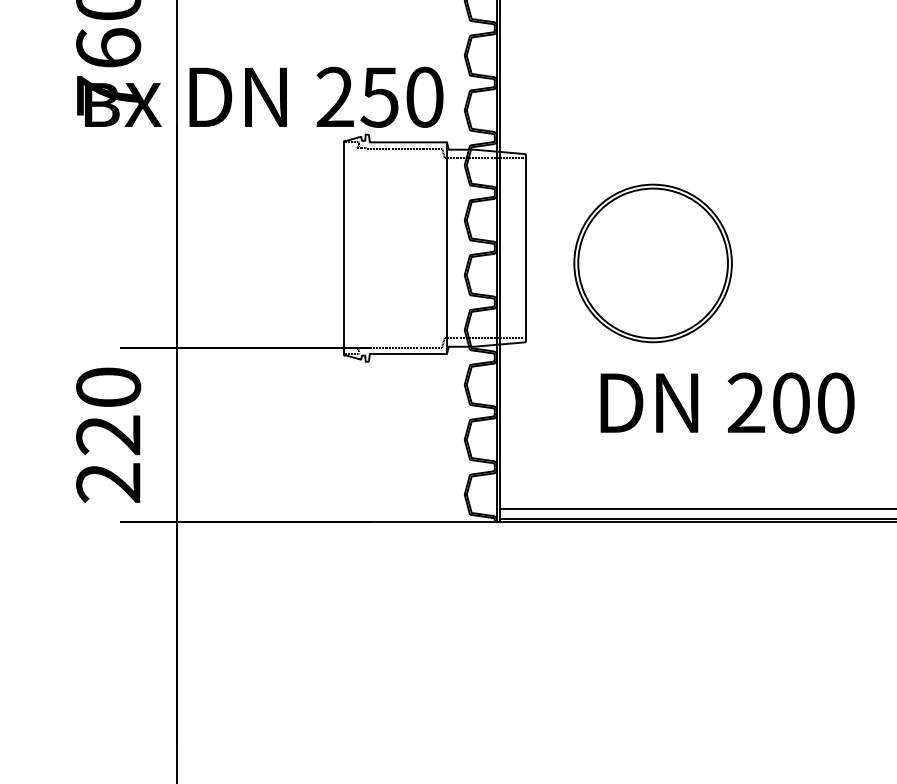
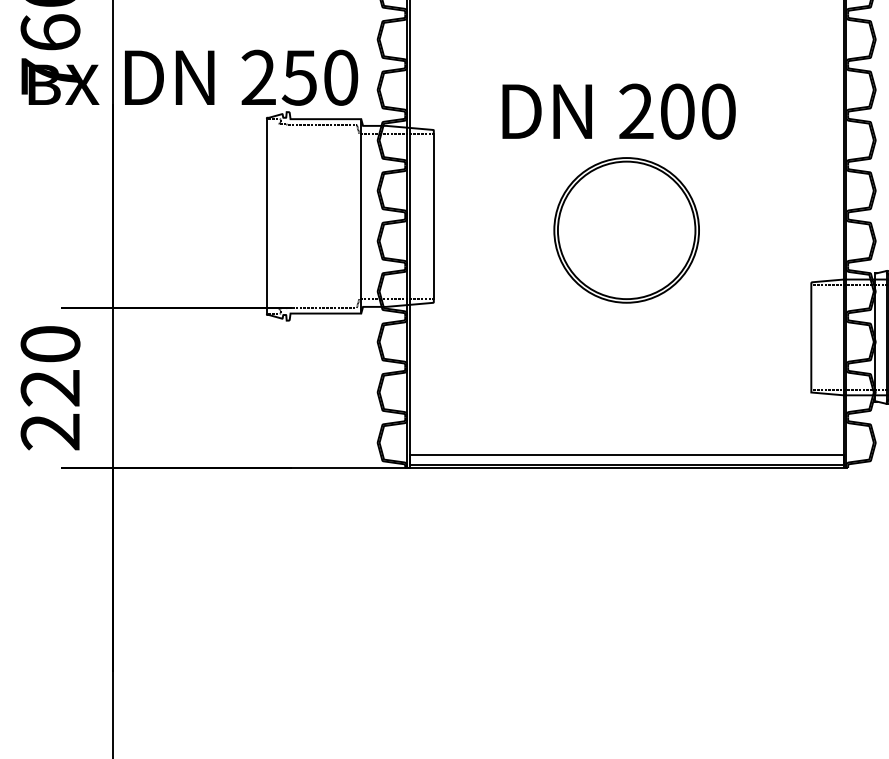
part: (652, 263) -> (626, 230), moved
text: (726, 402) -> (618, 111), moved

